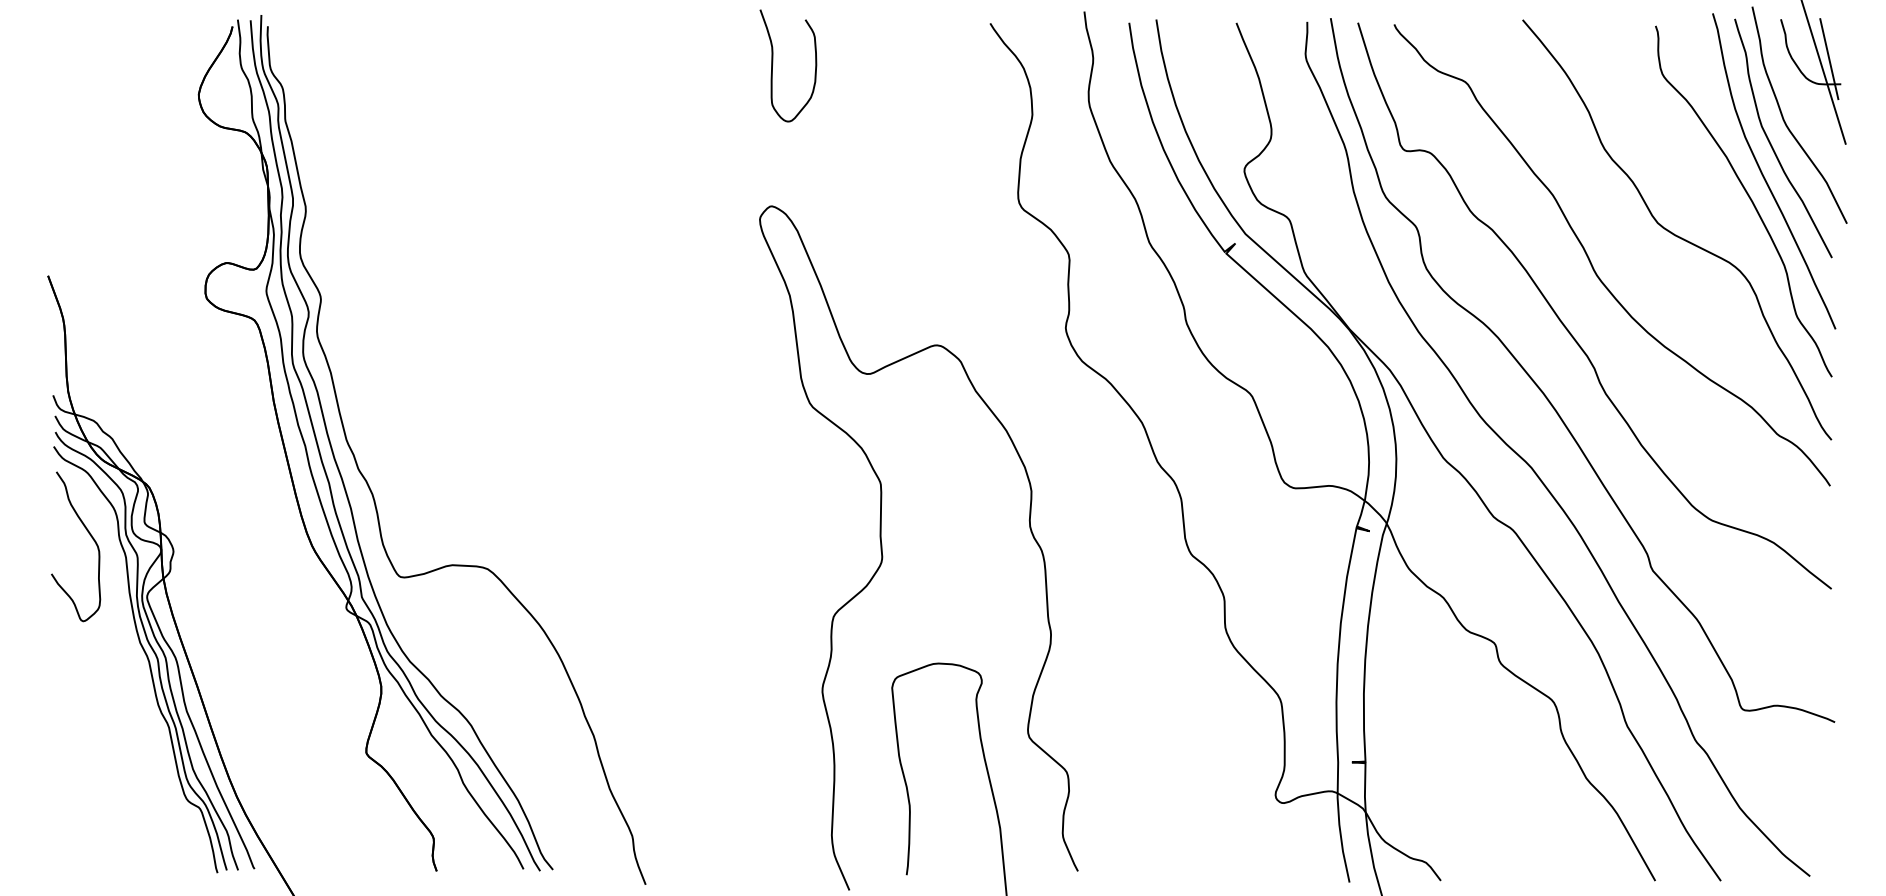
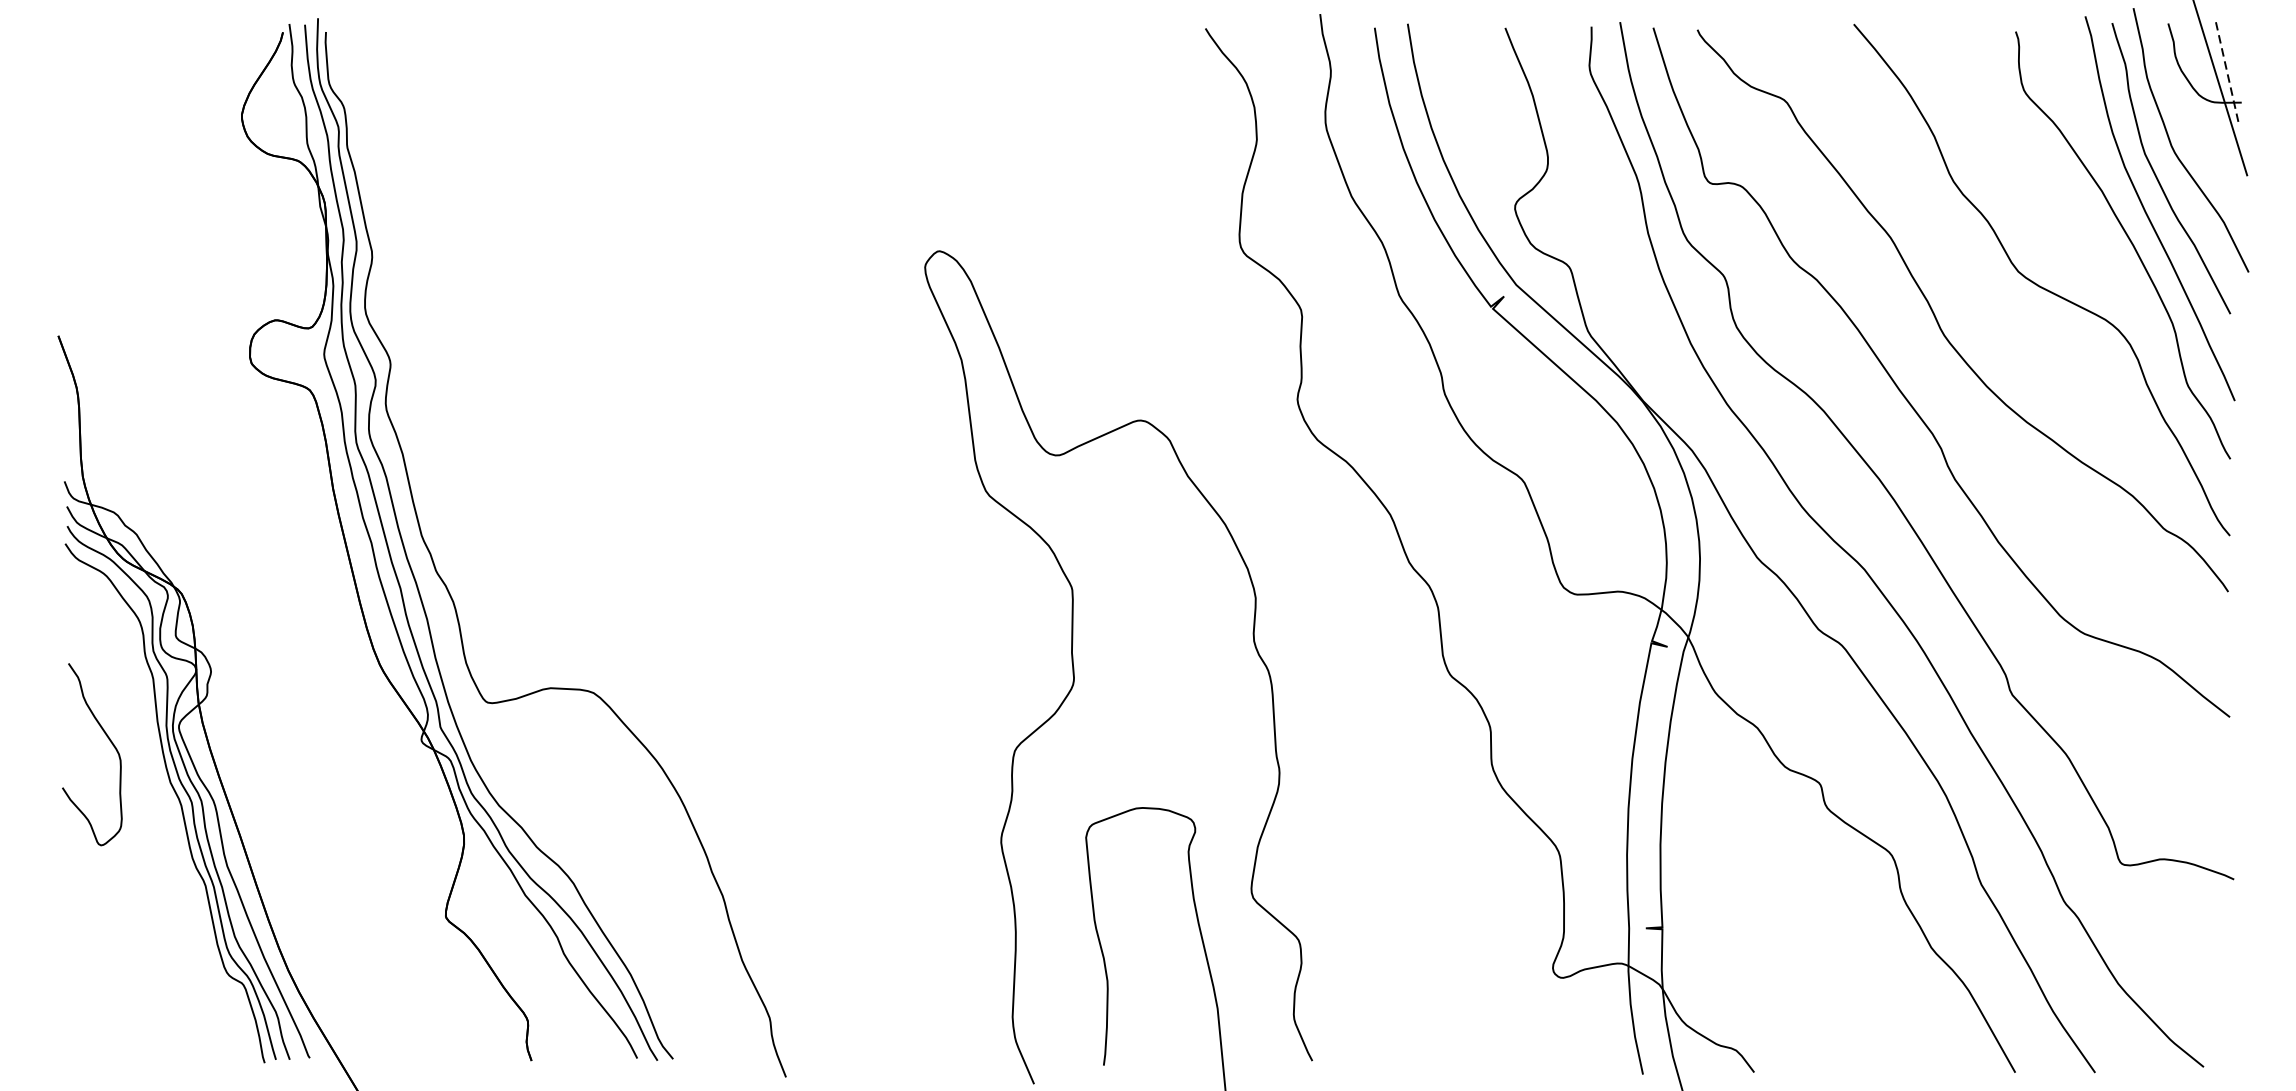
line: (1829, 59) -> (2227, 72), solid -> dashed
curve: (773, 63) -> (941, 77), removed
curve: (90, 536) -> (109, 742), moved

